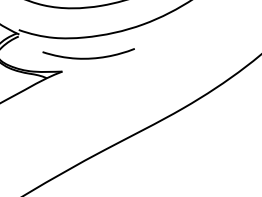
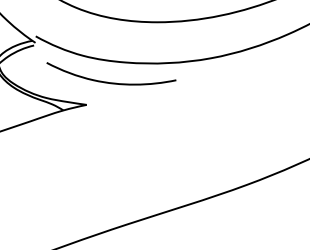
curve: (88, 57) -> (109, 81), moved

